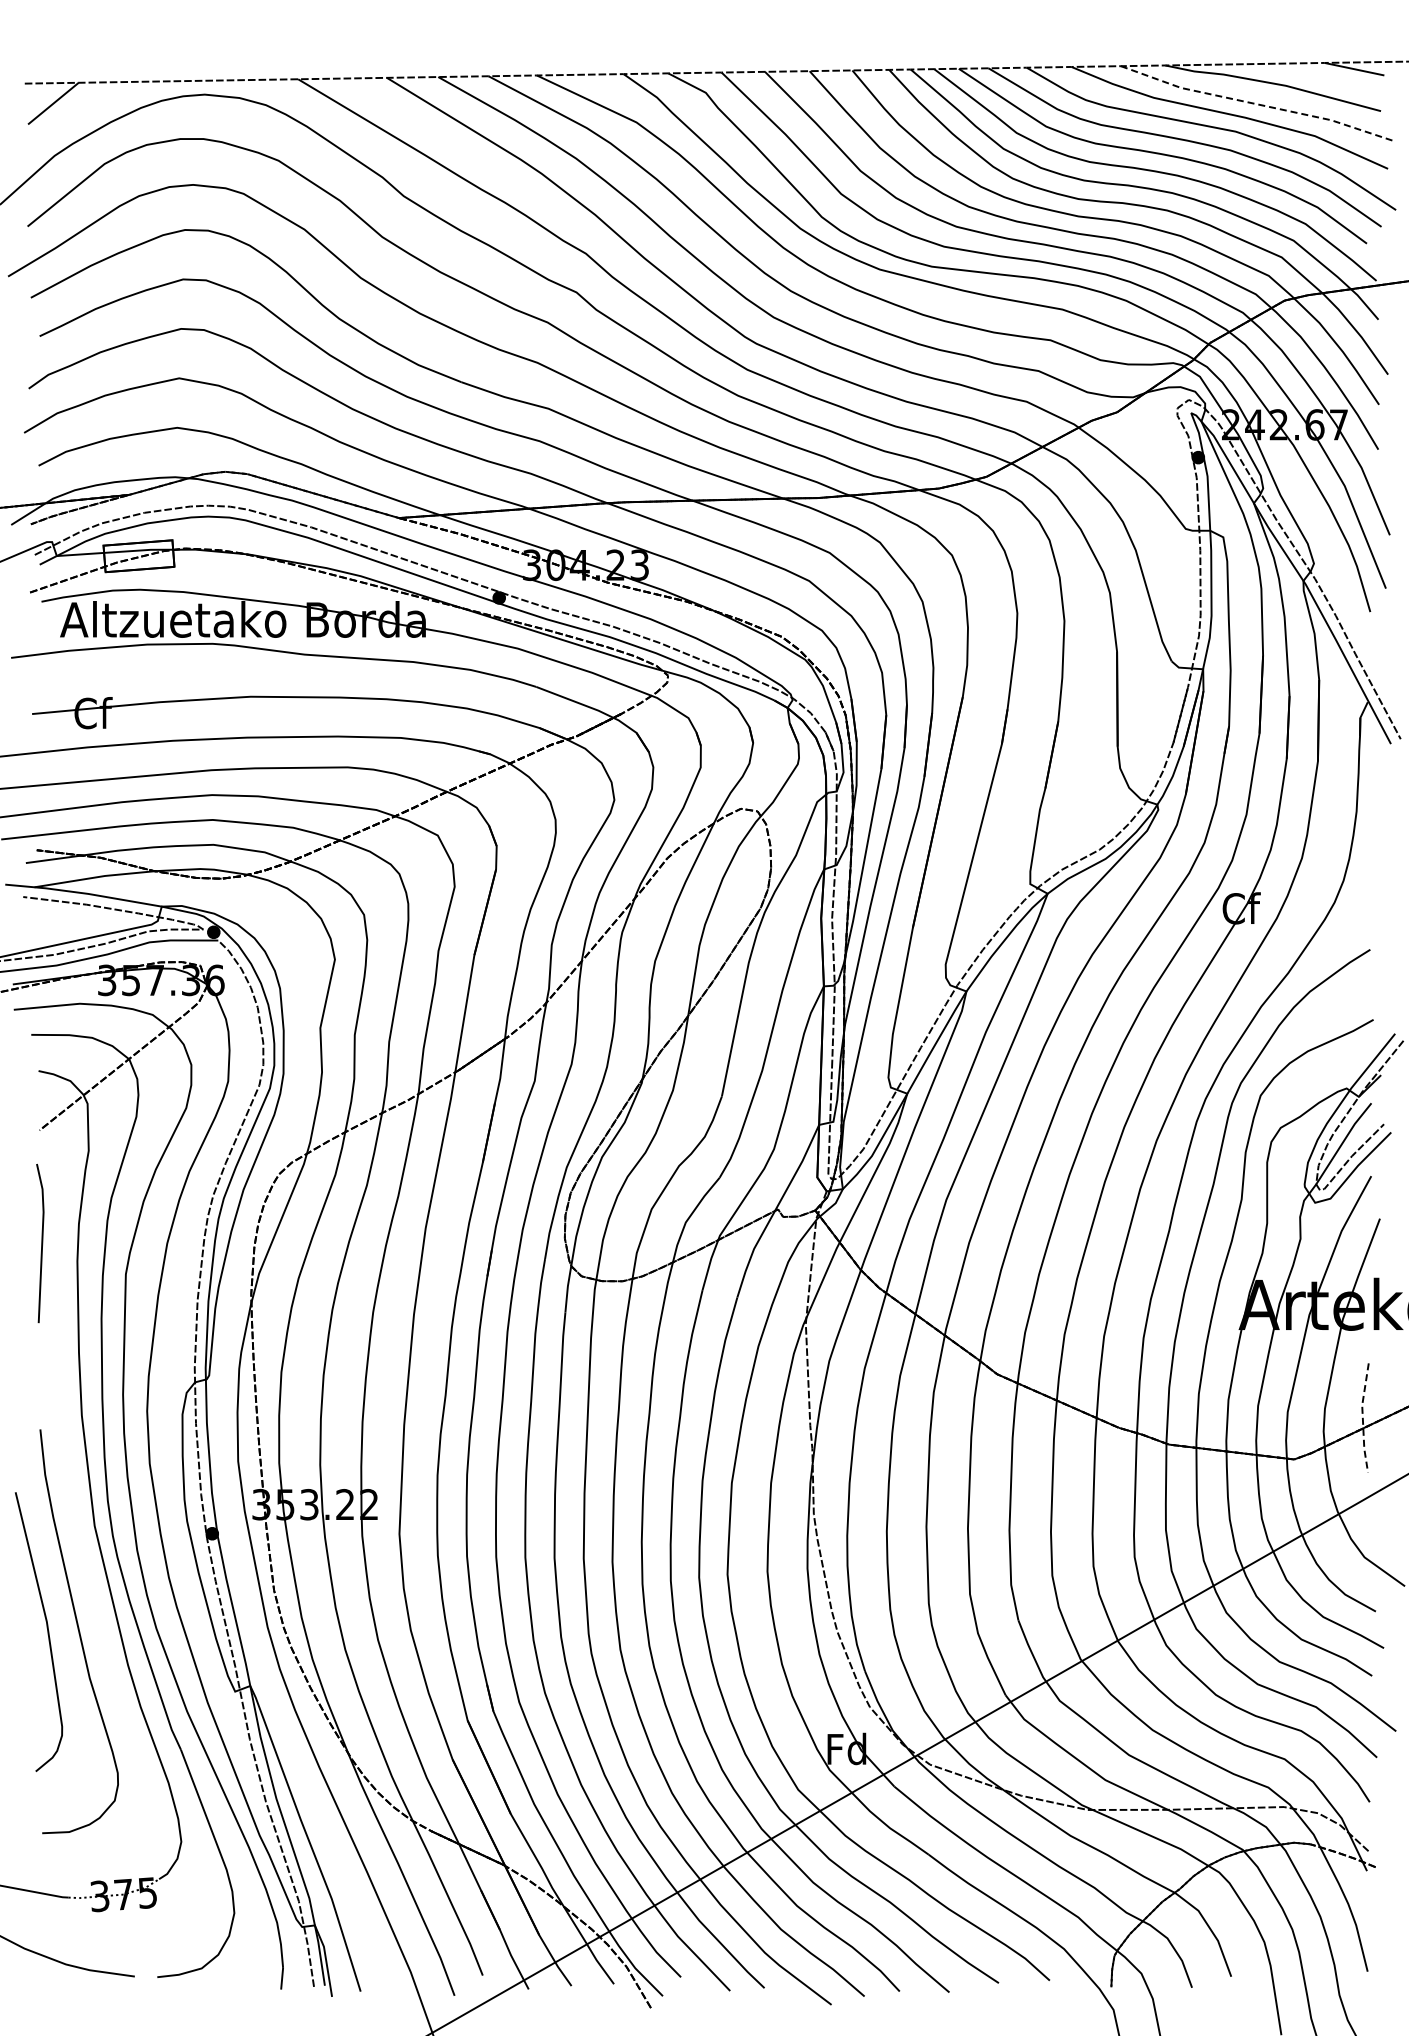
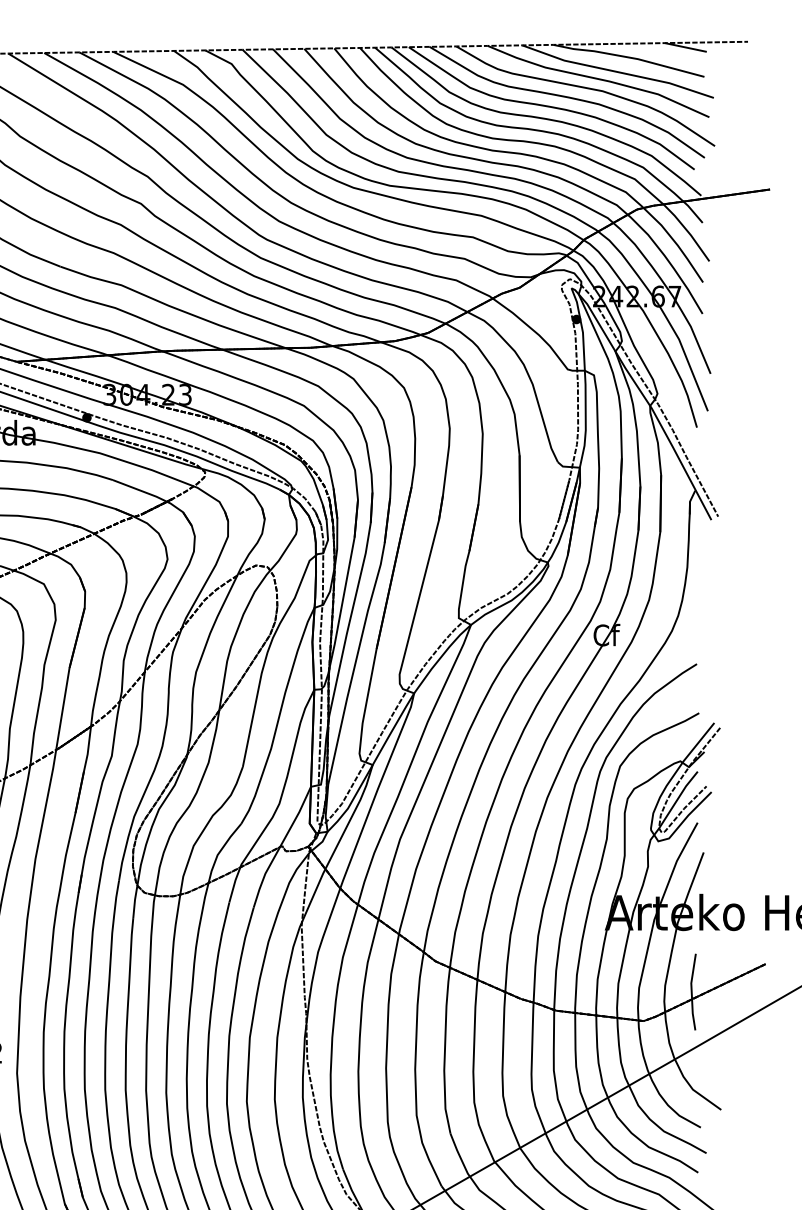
line: (1258, 104) -> (618, 72), dashed -> solid
line: (1362, 1418) -> (691, 992), dashed -> solid

